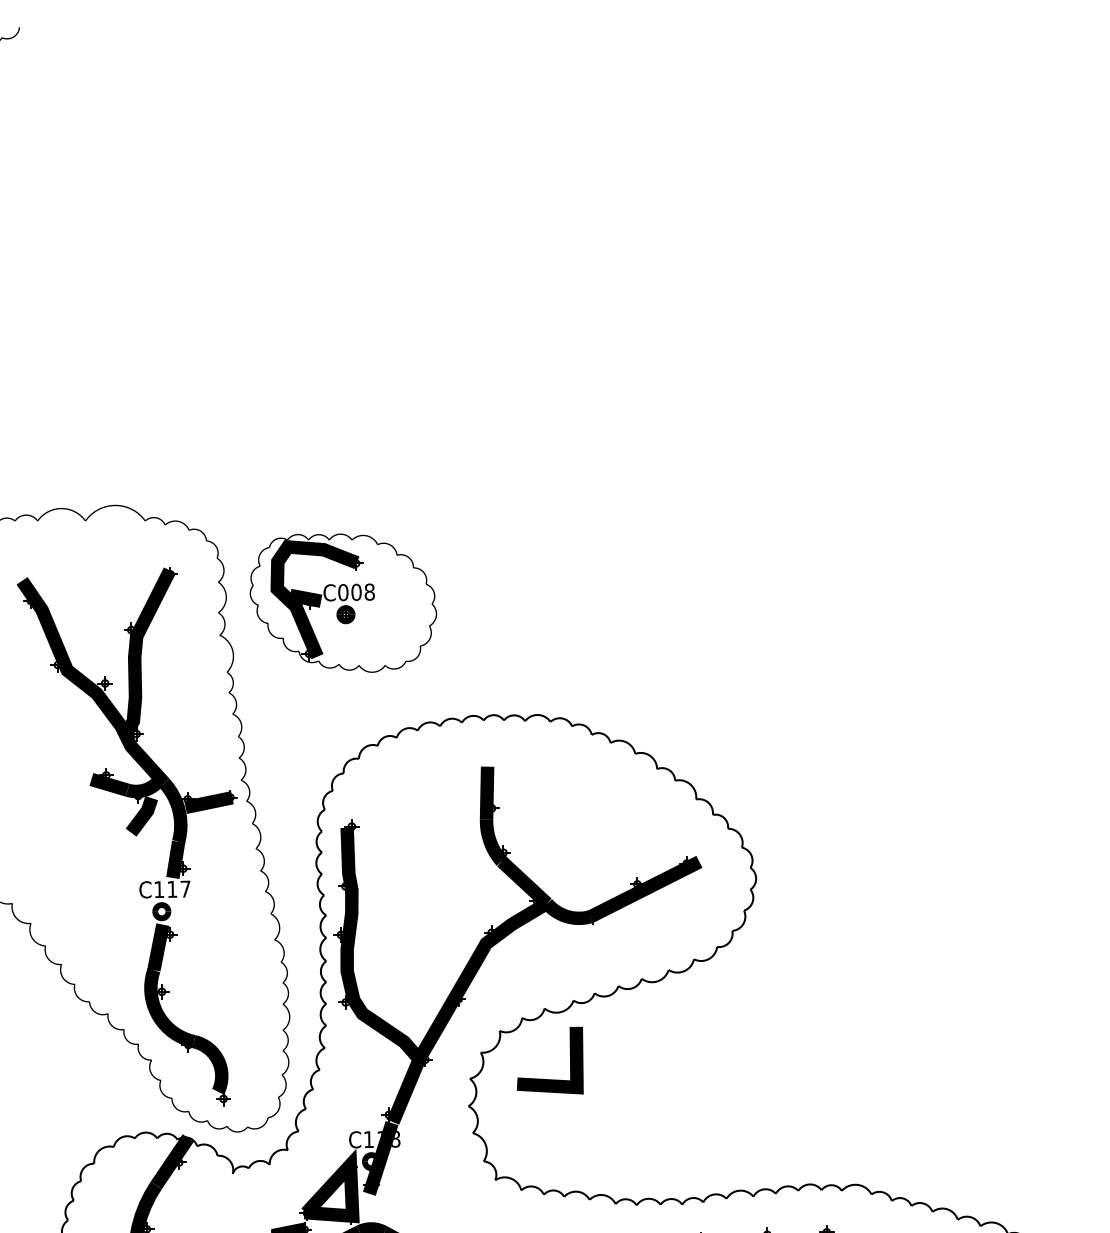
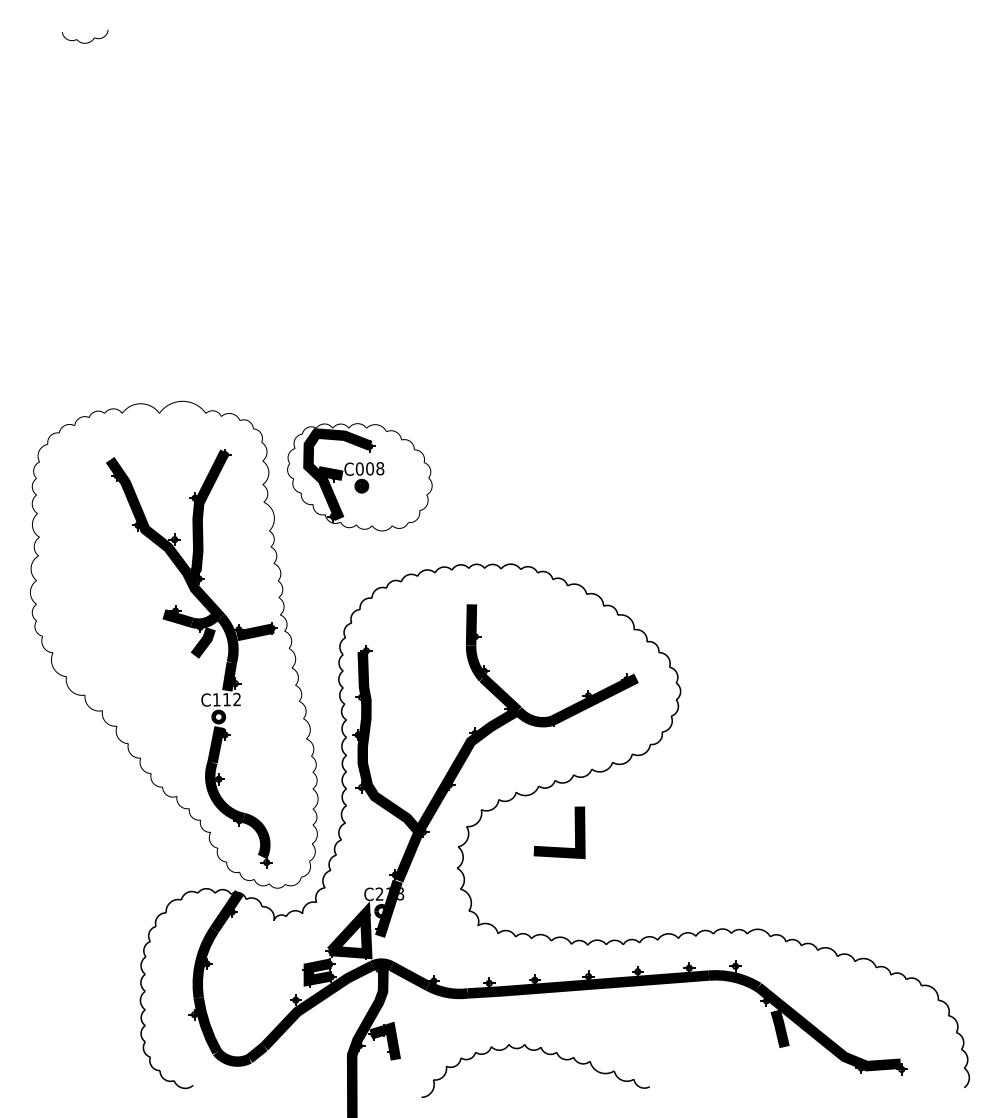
text: (184, 889) -> (236, 699), C117 -> C112
line: (550, 1079) -> (559, 847), moved
text: (368, 1138) -> (379, 893), C118 -> C218

